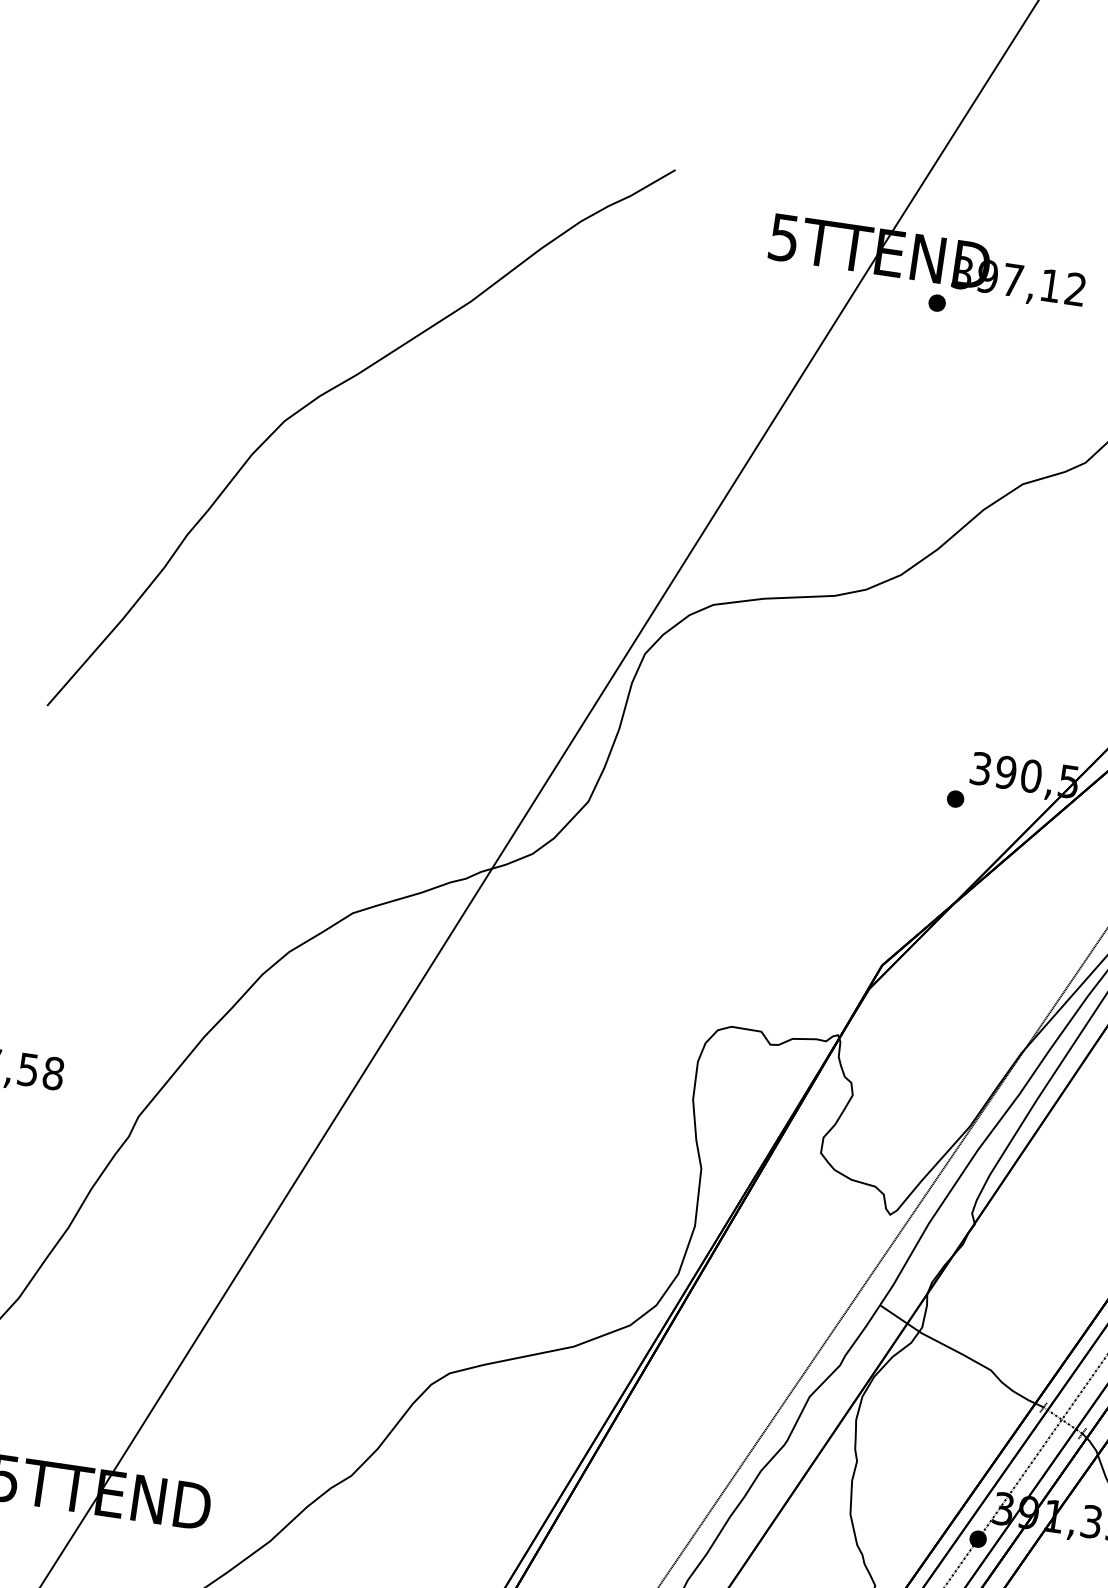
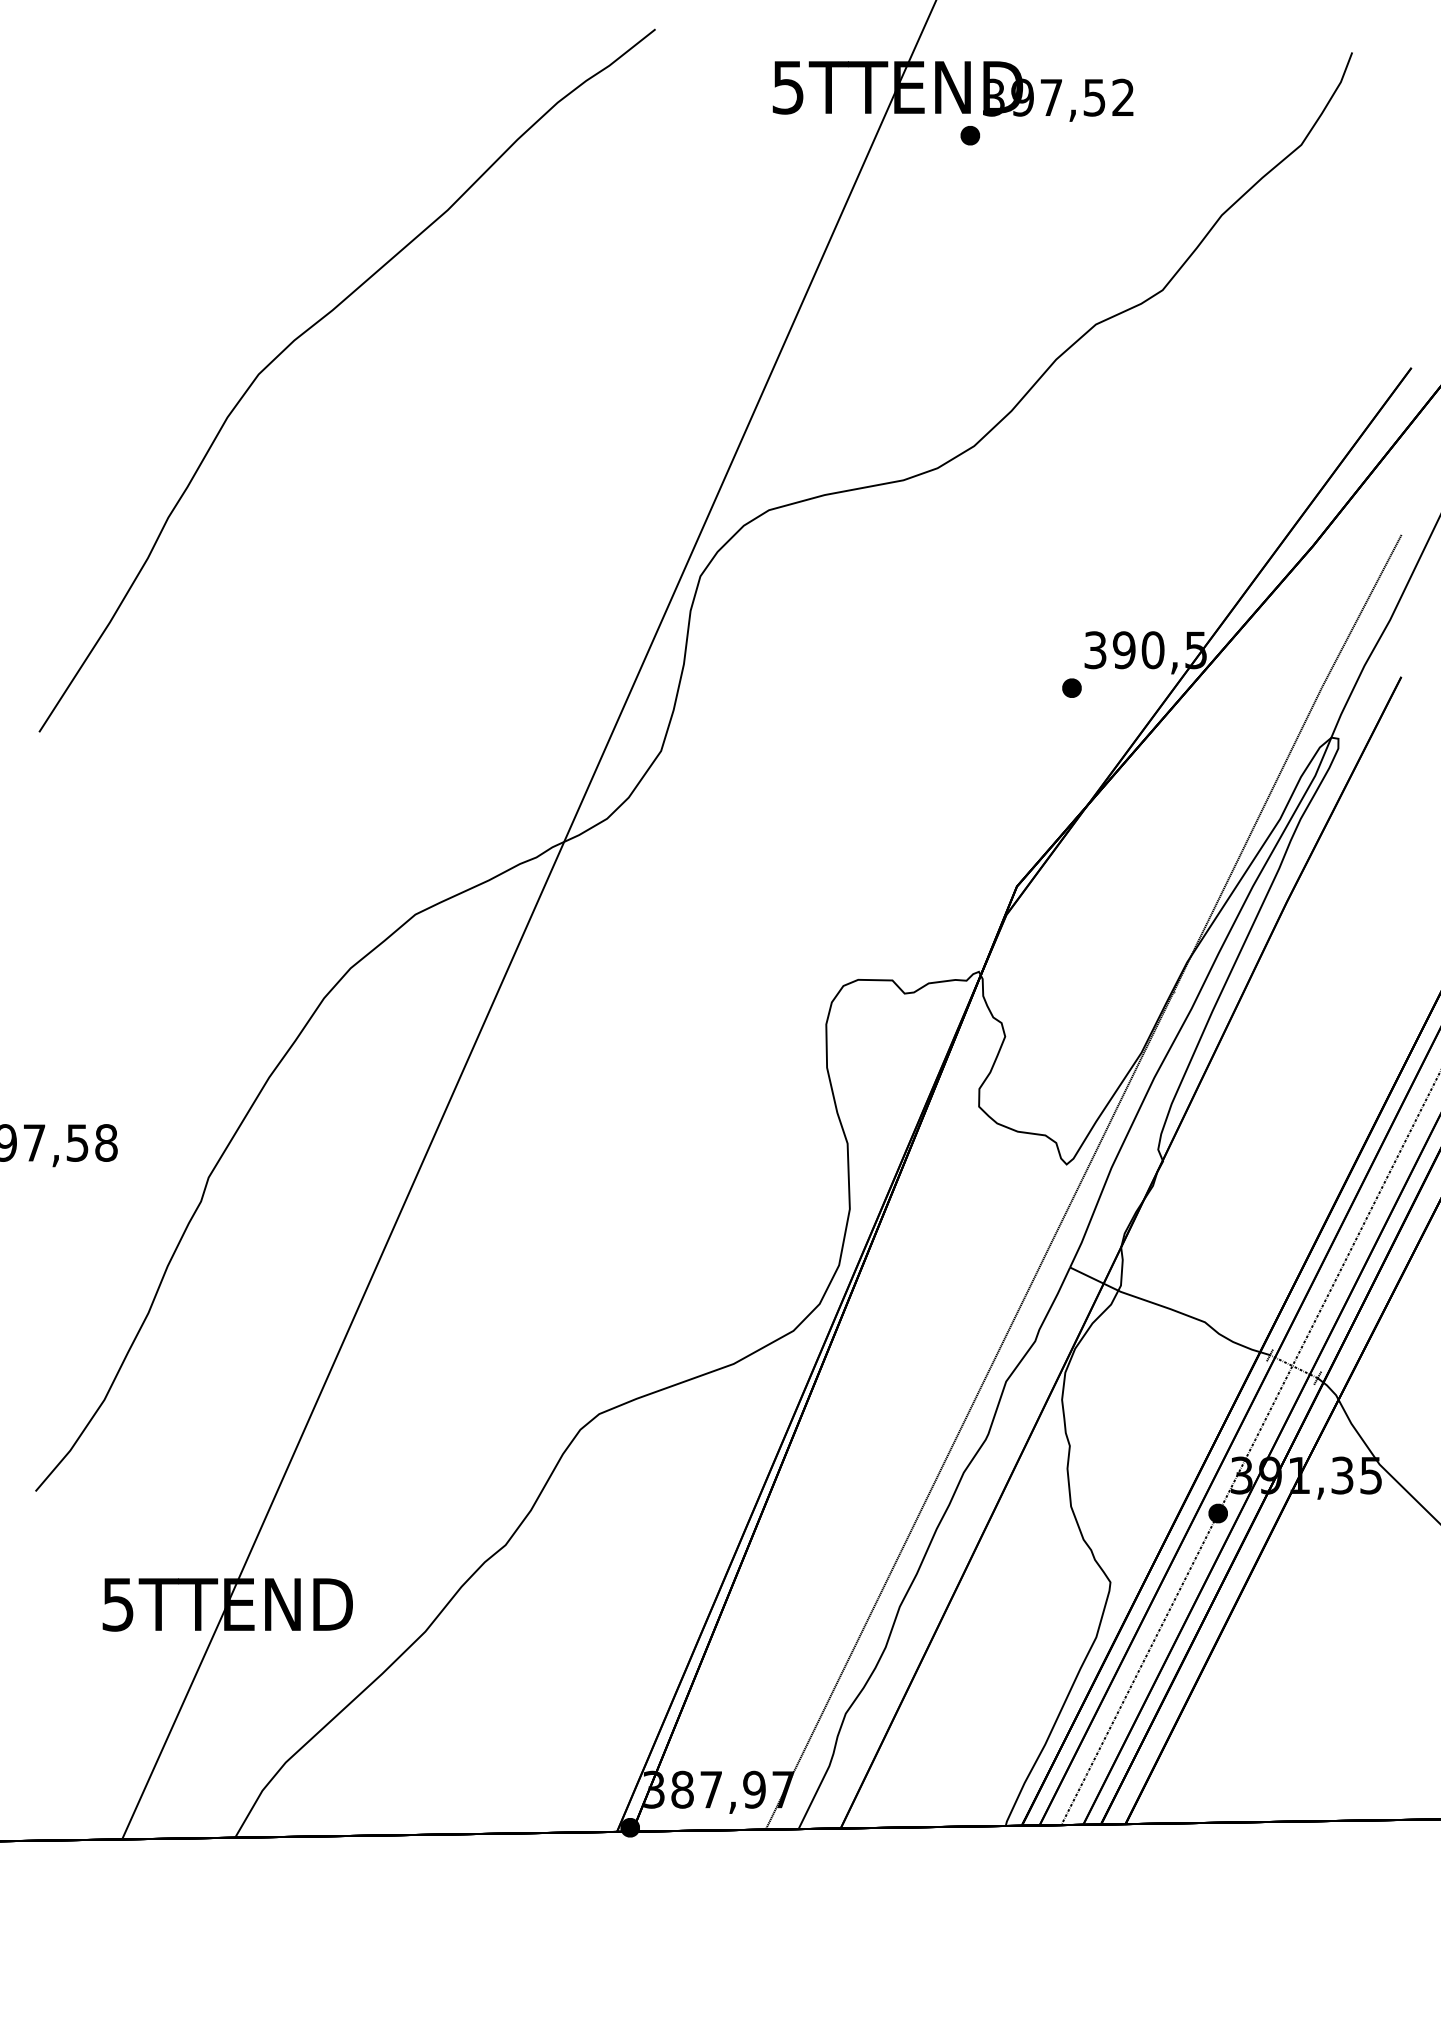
text: (1050, 285) -> (1094, 97), 397,12 -> 397,52

